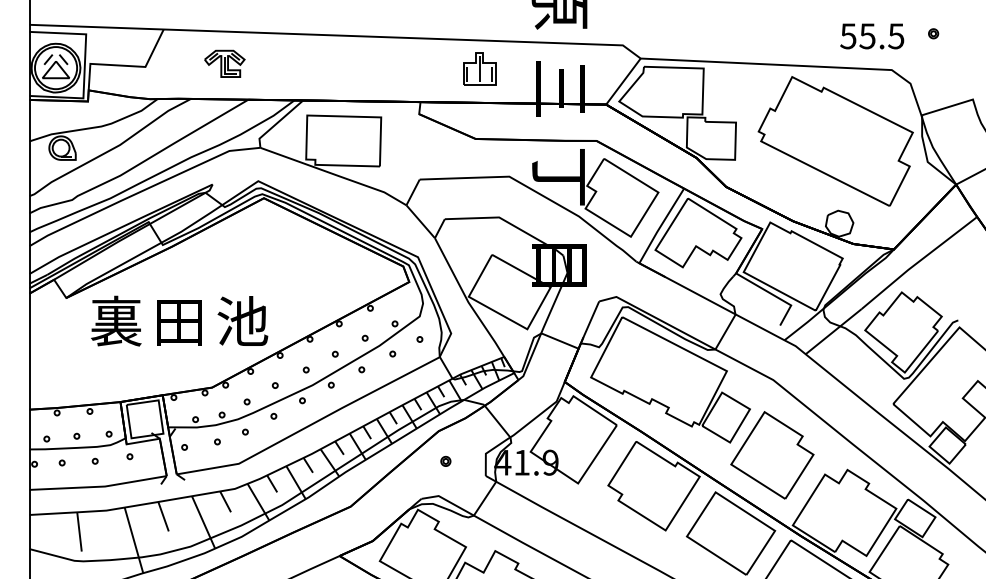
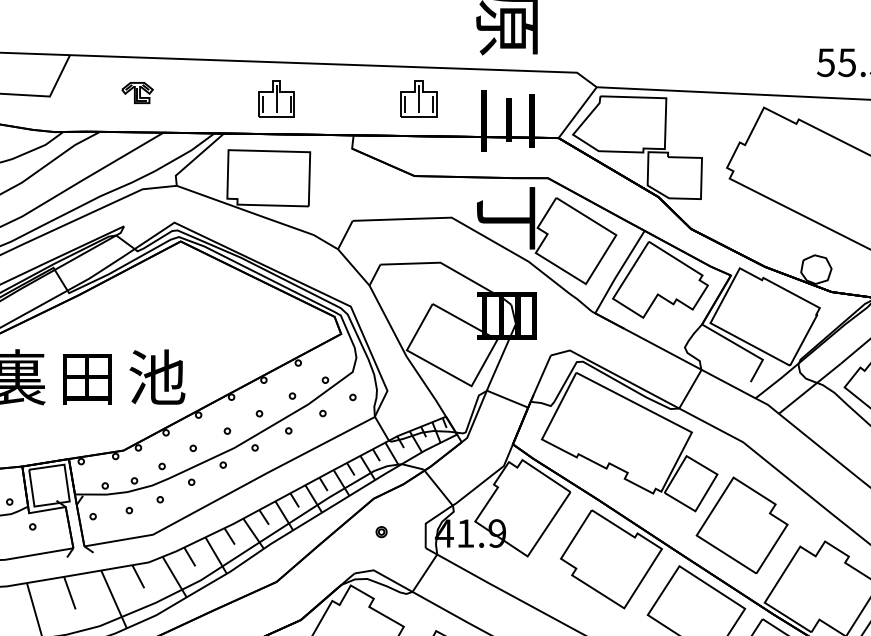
part: (224, 63) -> (137, 92), size x0.7
part: (350, 68) -> (276, 98), added

